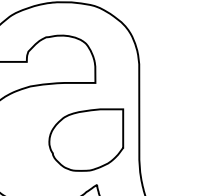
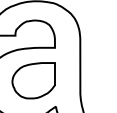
part: (85, 139) -> (33, 80), moved

